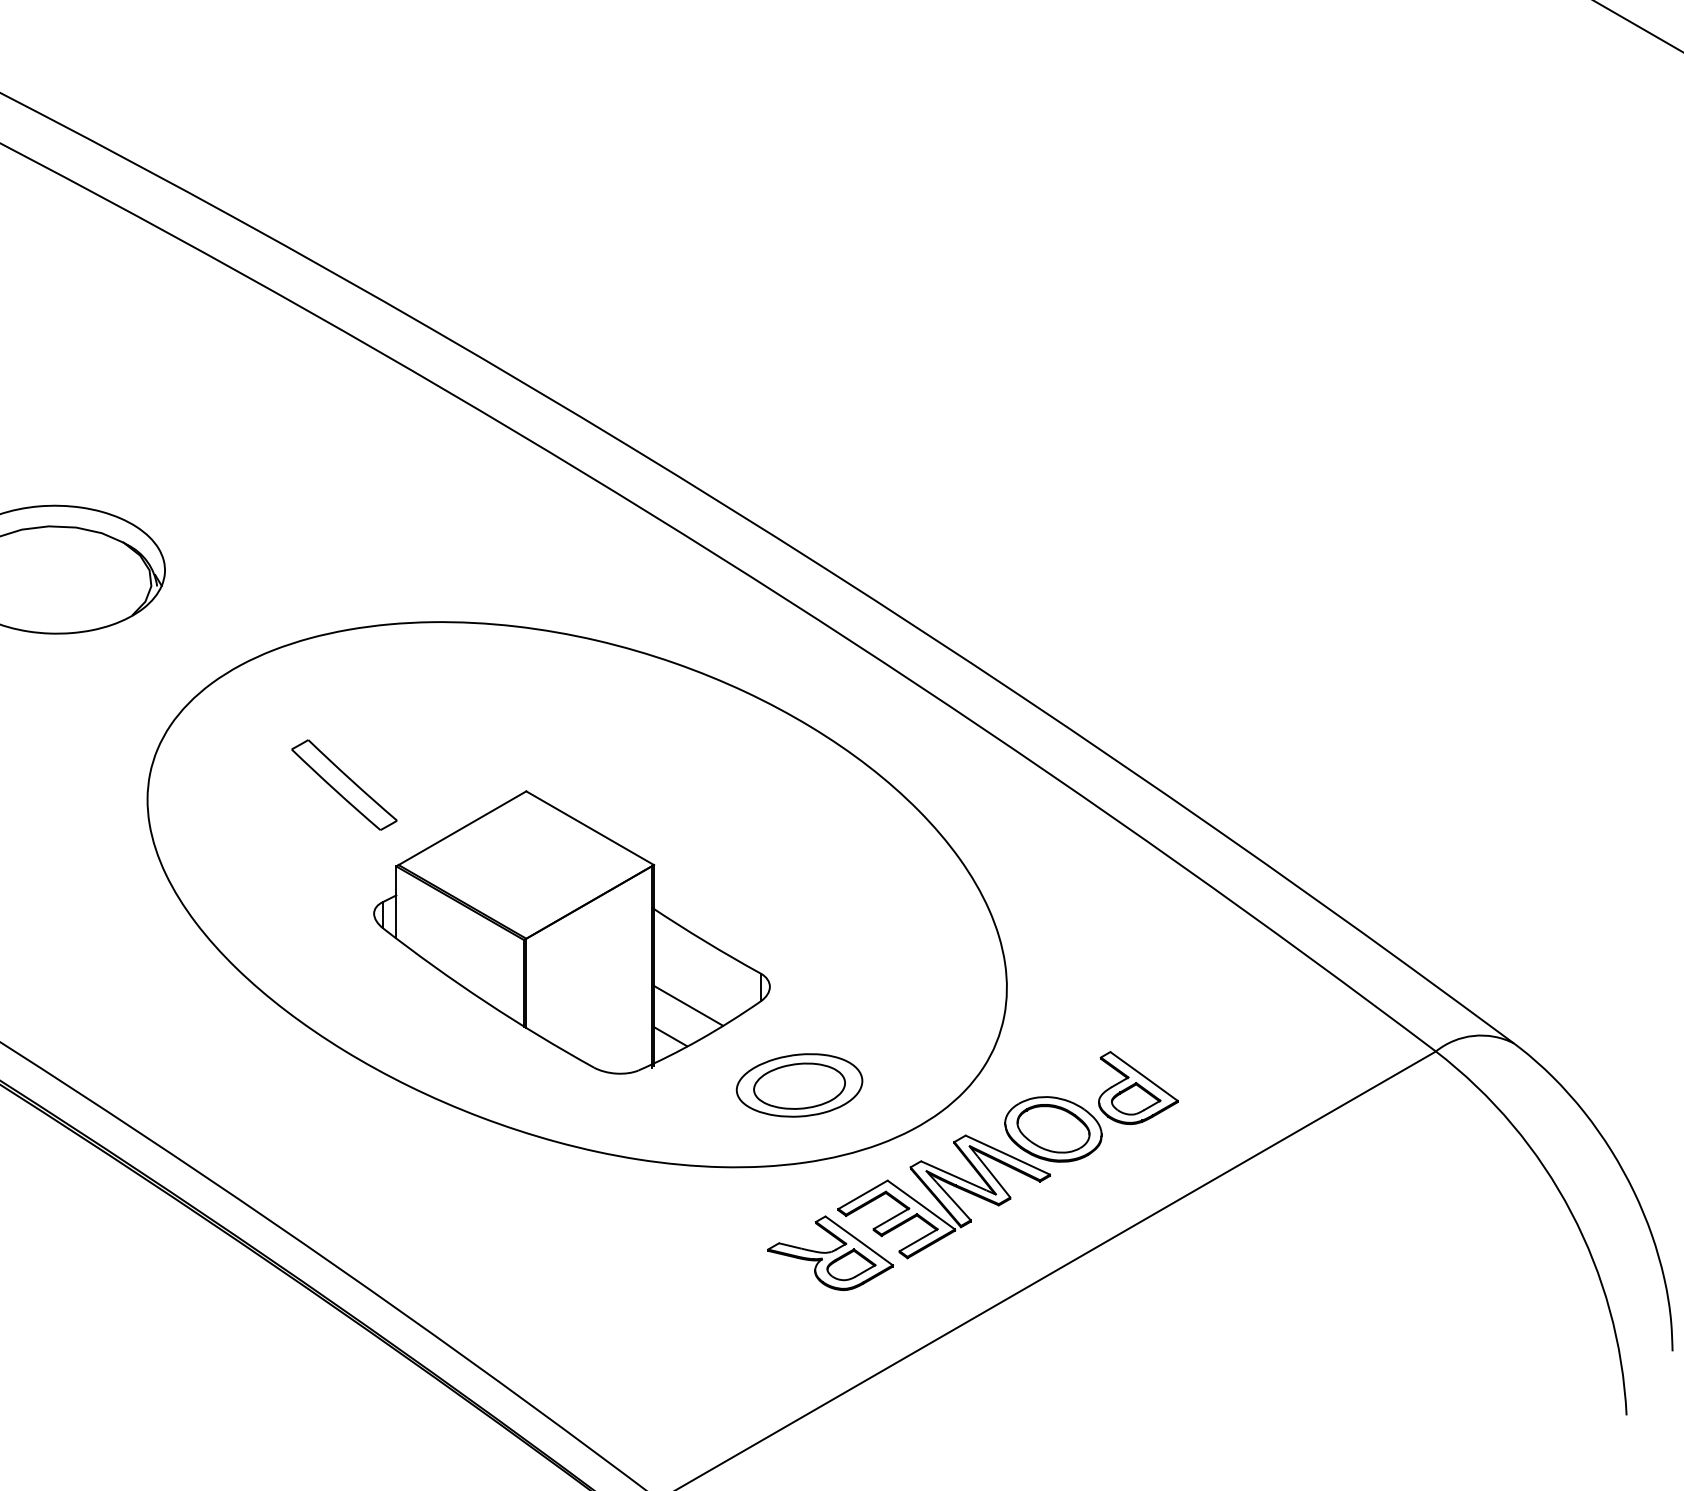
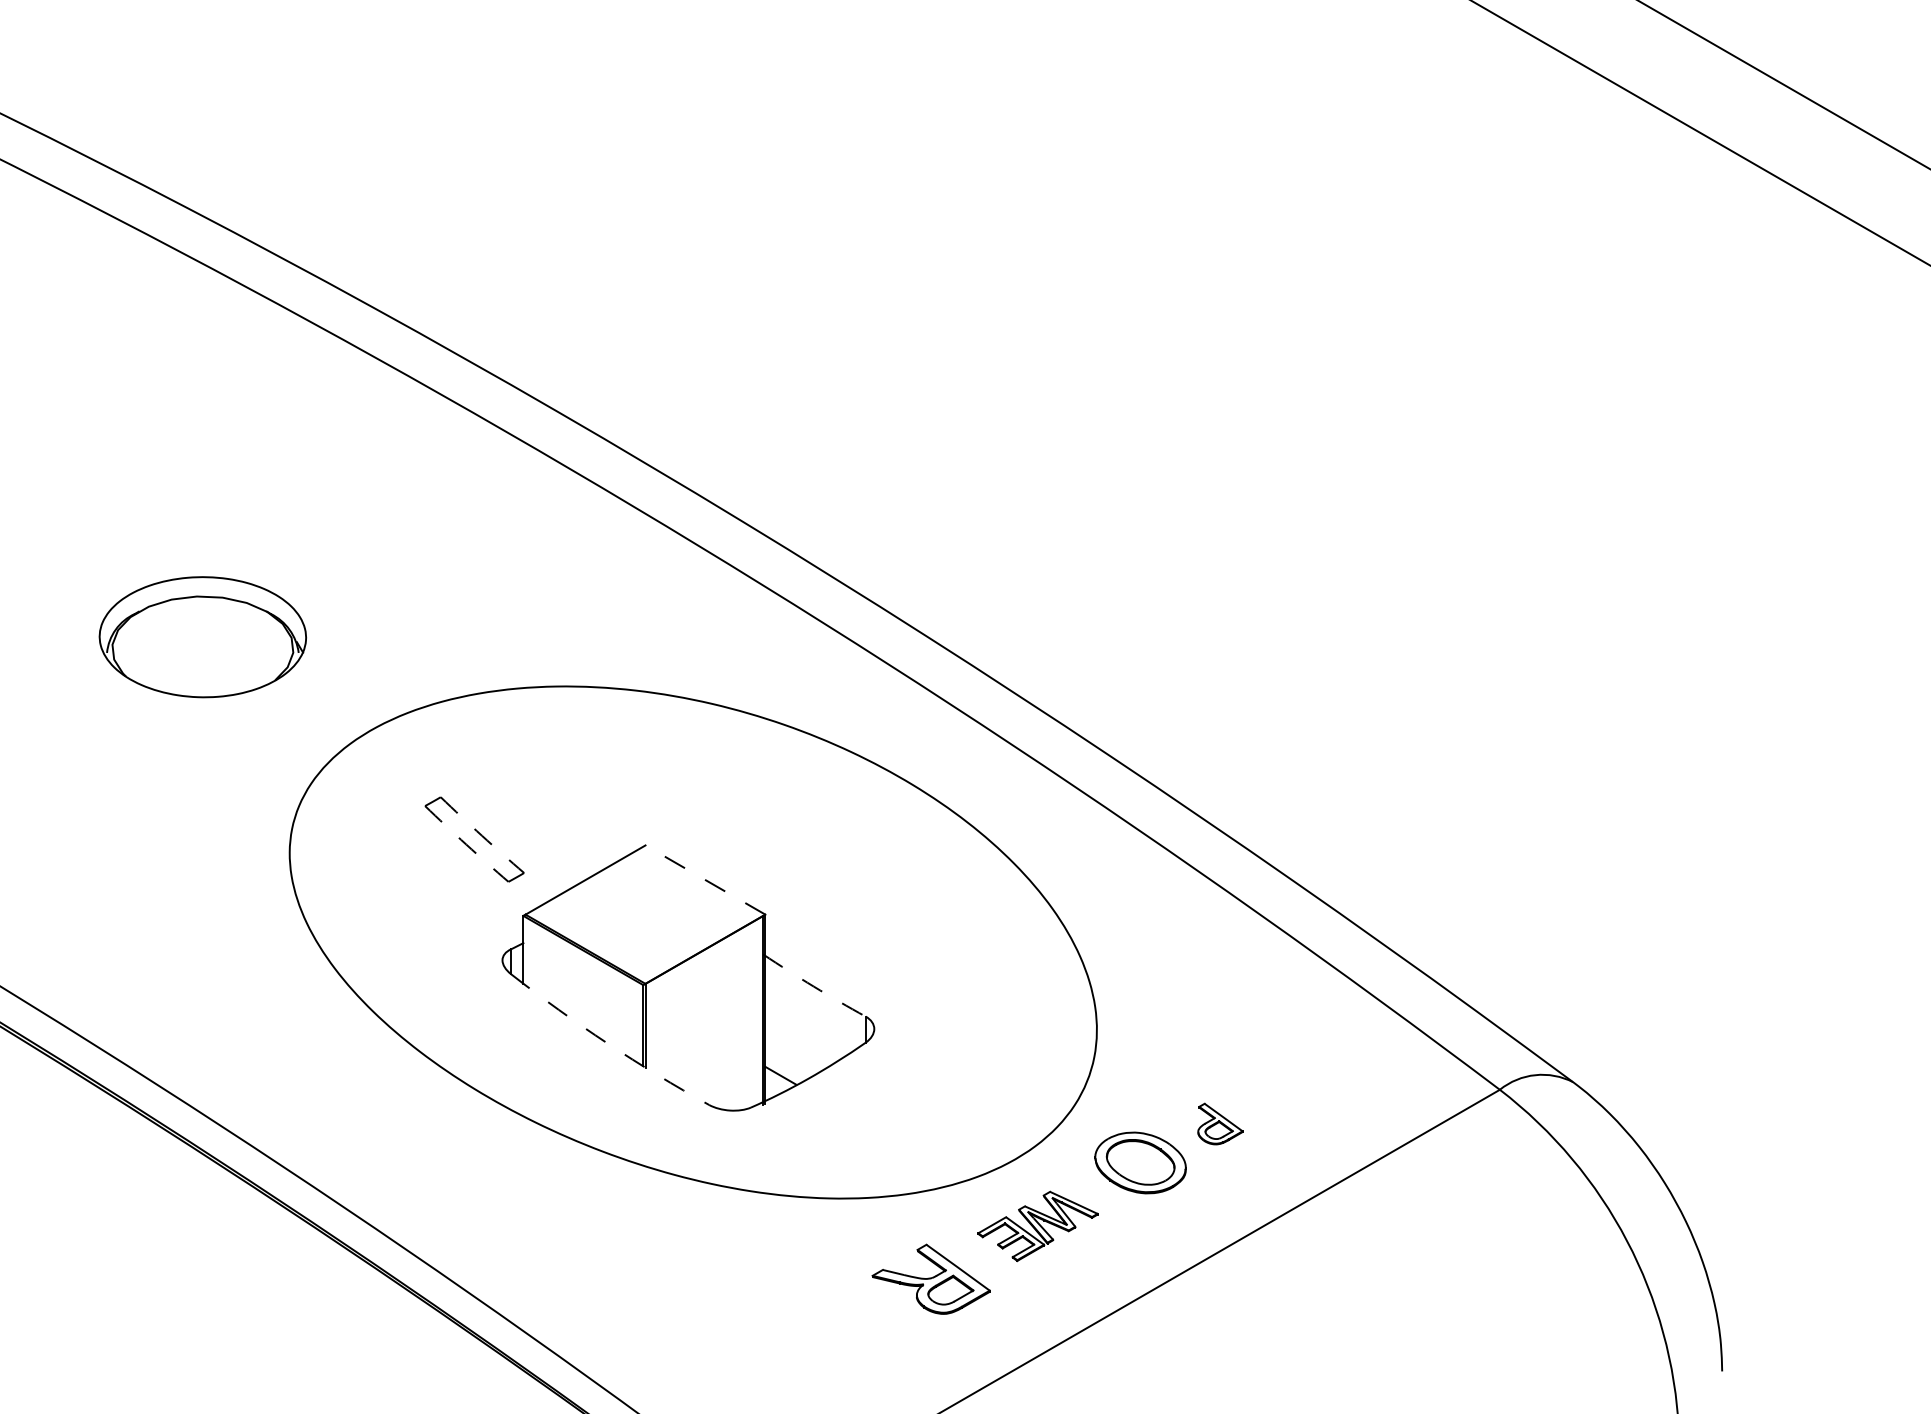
arc: (351, 780) -> (481, 835), solid -> dashed
arc: (335, 790) -> (466, 844), solid -> dashed
line: (590, 827) -> (705, 879), solid -> dashed
arc: (705, 941) -> (813, 986), solid -> dashed
arc: (485, 1002) -> (607, 1043), solid -> dashed
line: (688, 1005) -> (797, 1046), removed
part: (798, 1085) -> (901, 1121), removed
part: (1138, 1087) -> (1220, 1123), size x0.6
part: (943, 1197) -> (1037, 1226), size x0.6

